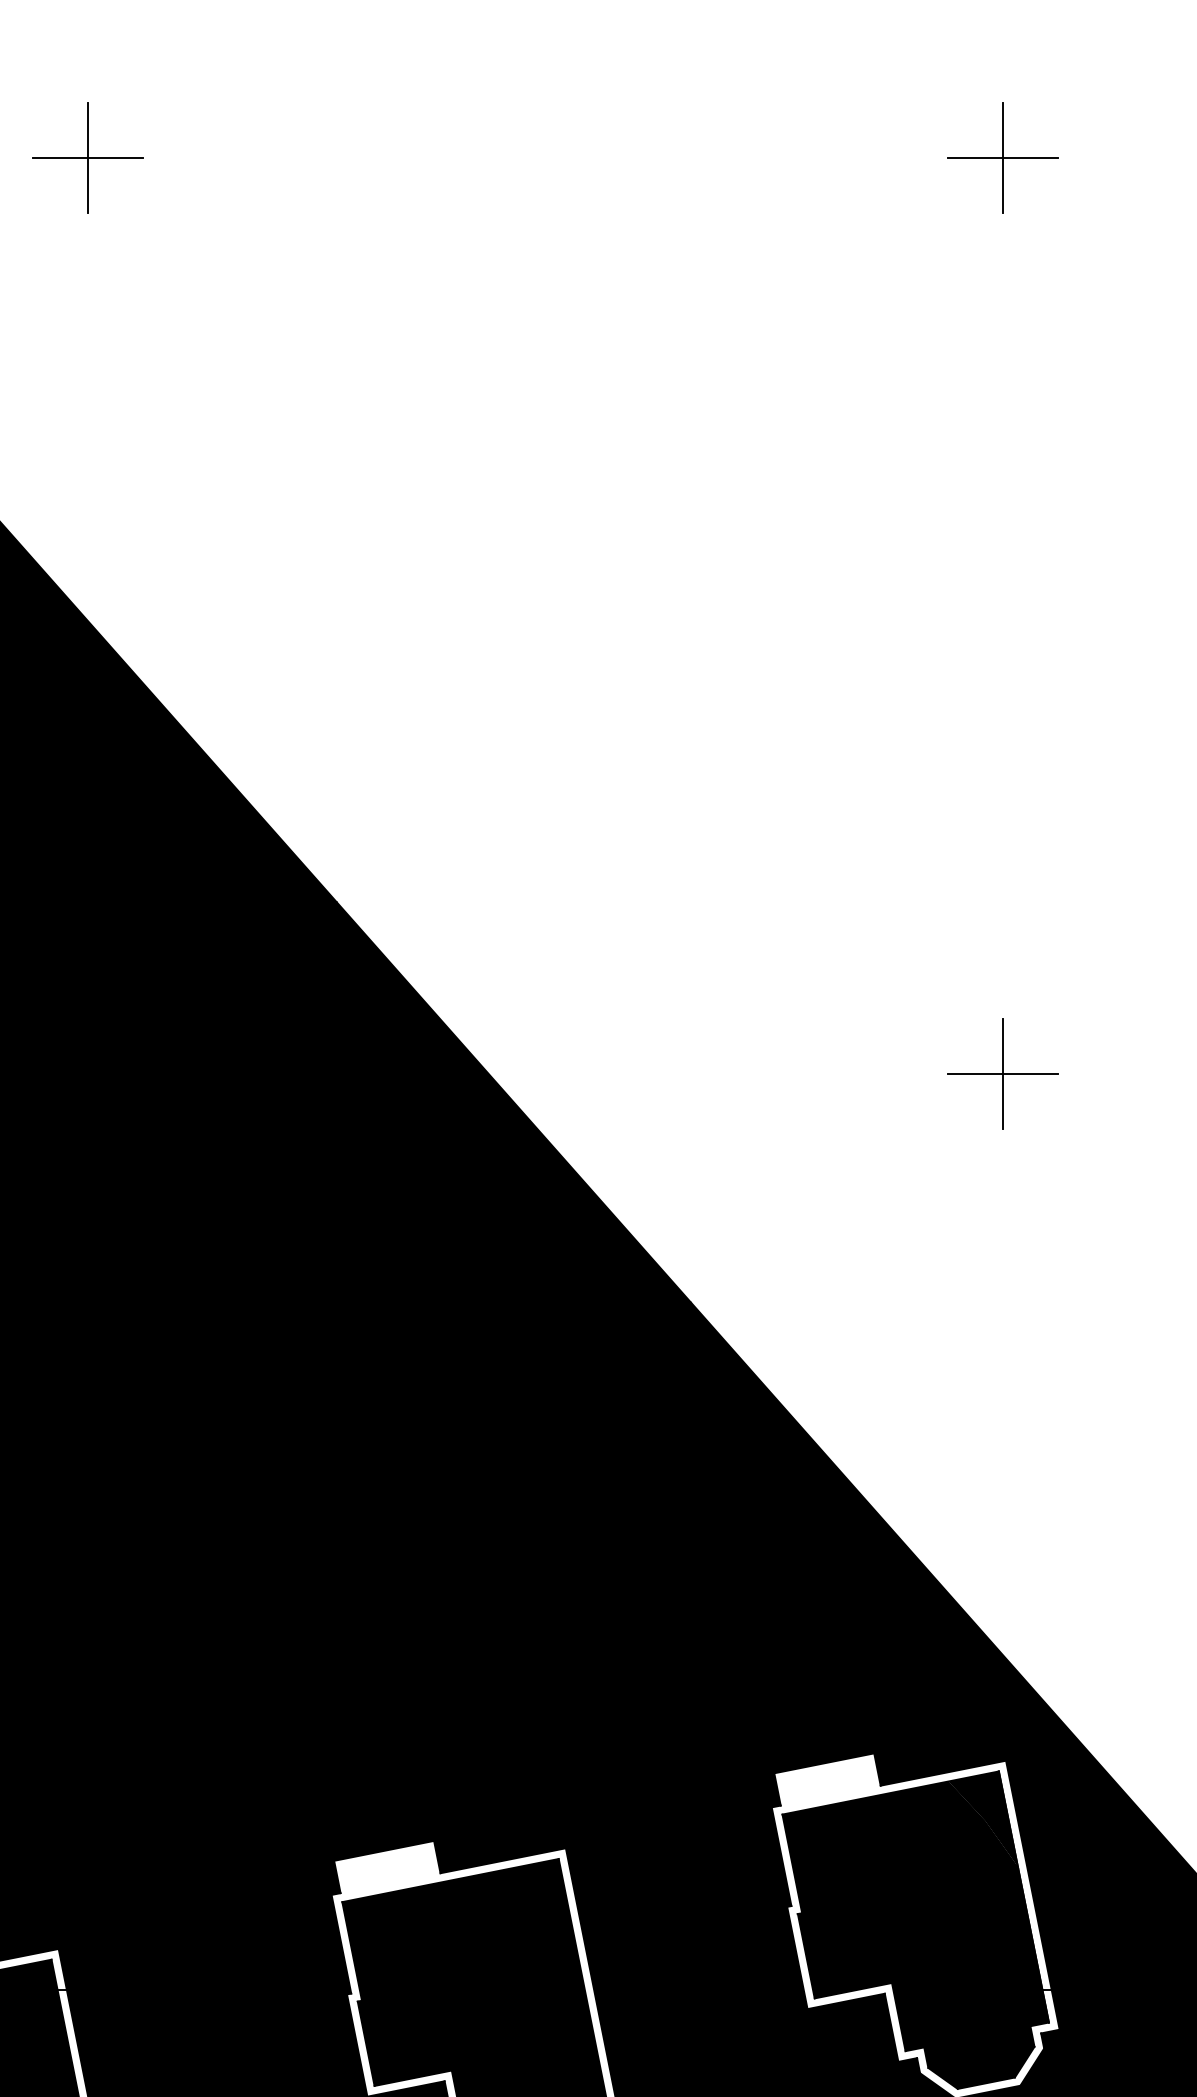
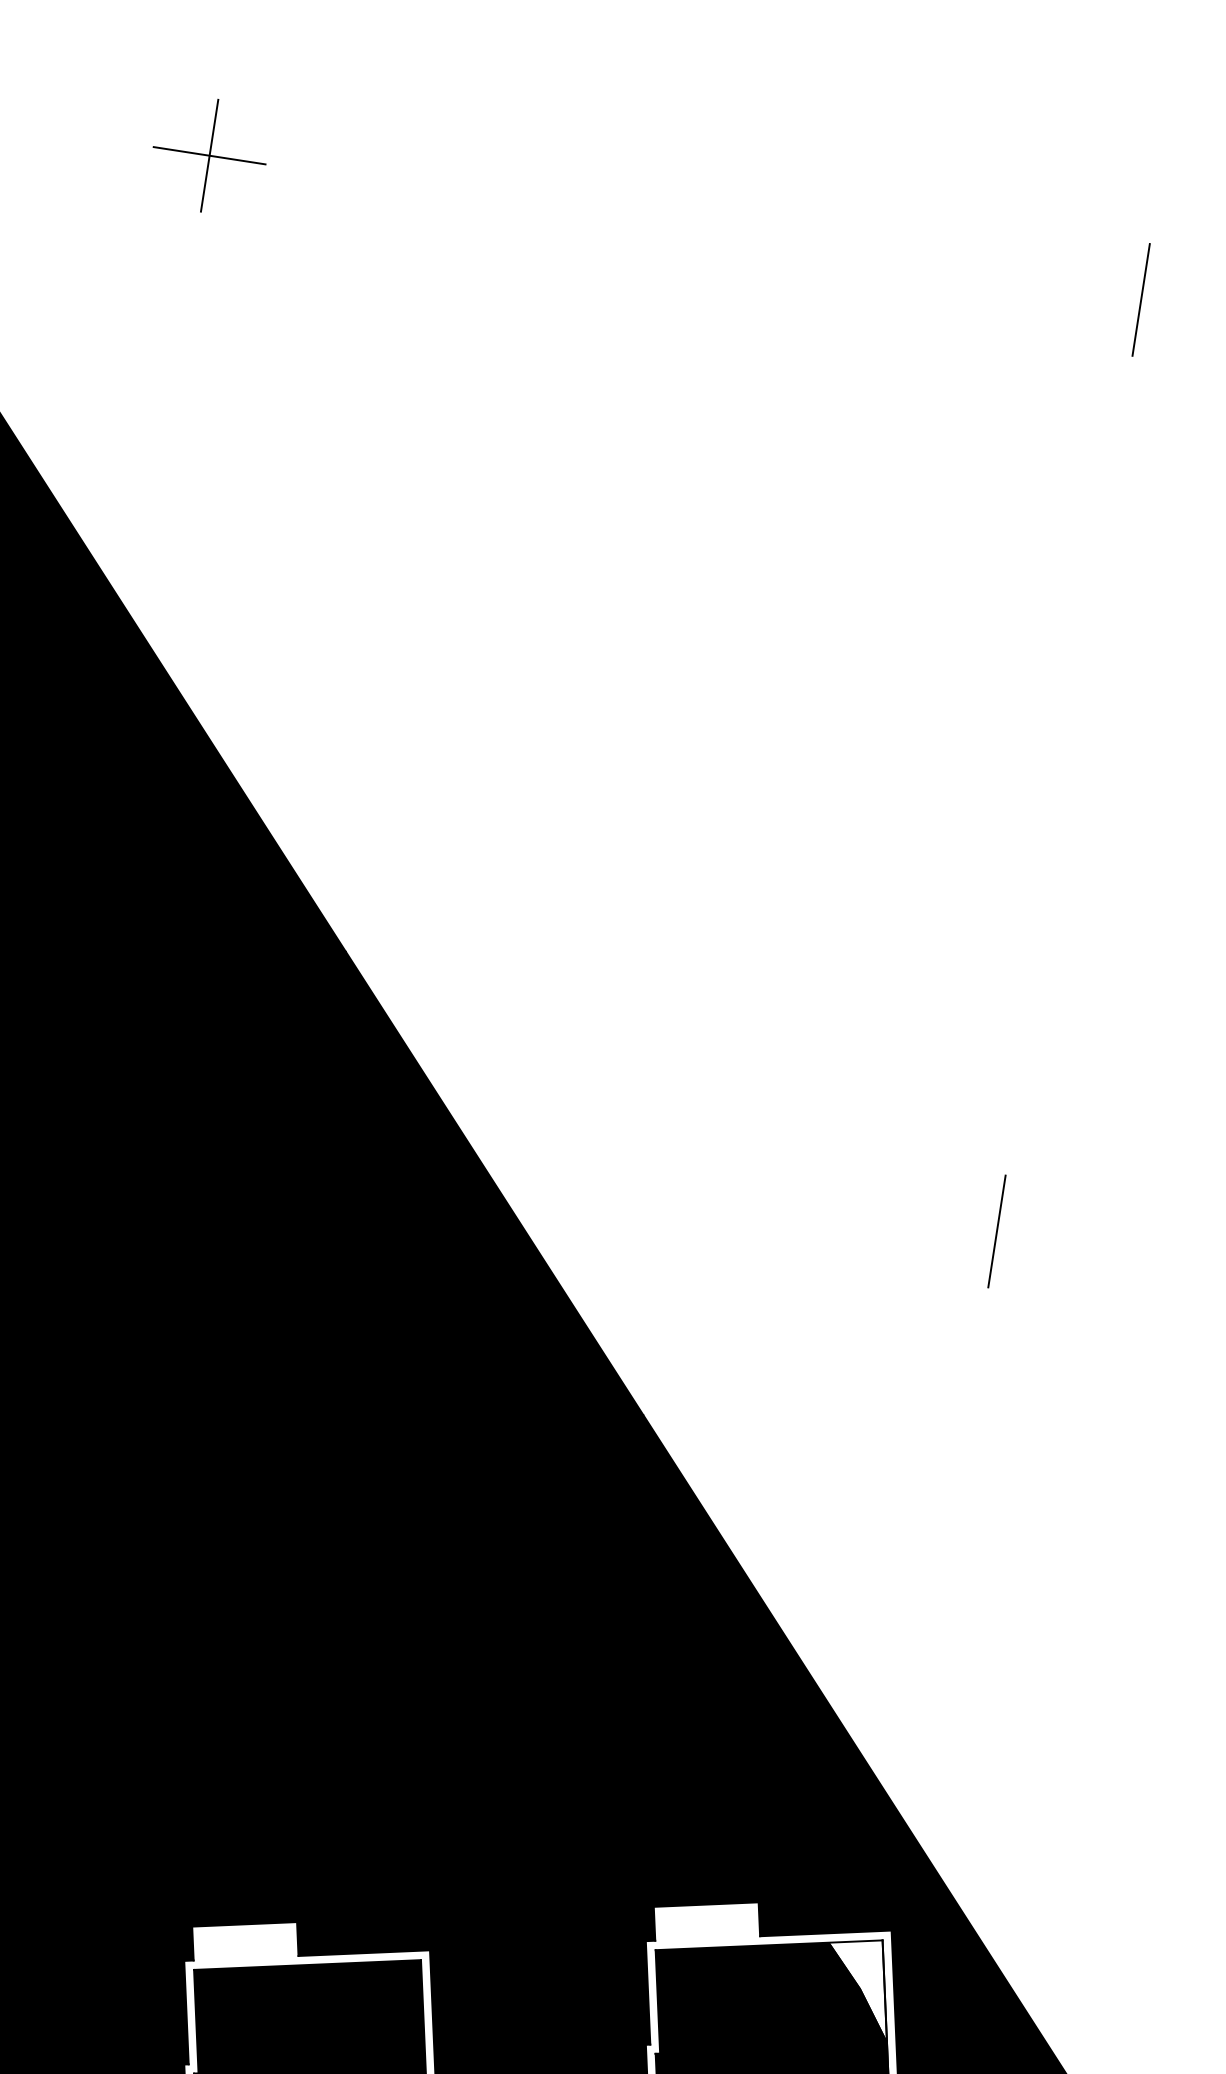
line: (1003, 158) -> (1141, 300), removed
line: (1003, 1074) -> (997, 1232), removed
fill: (982, 1818) -> (858, 1985), removed

